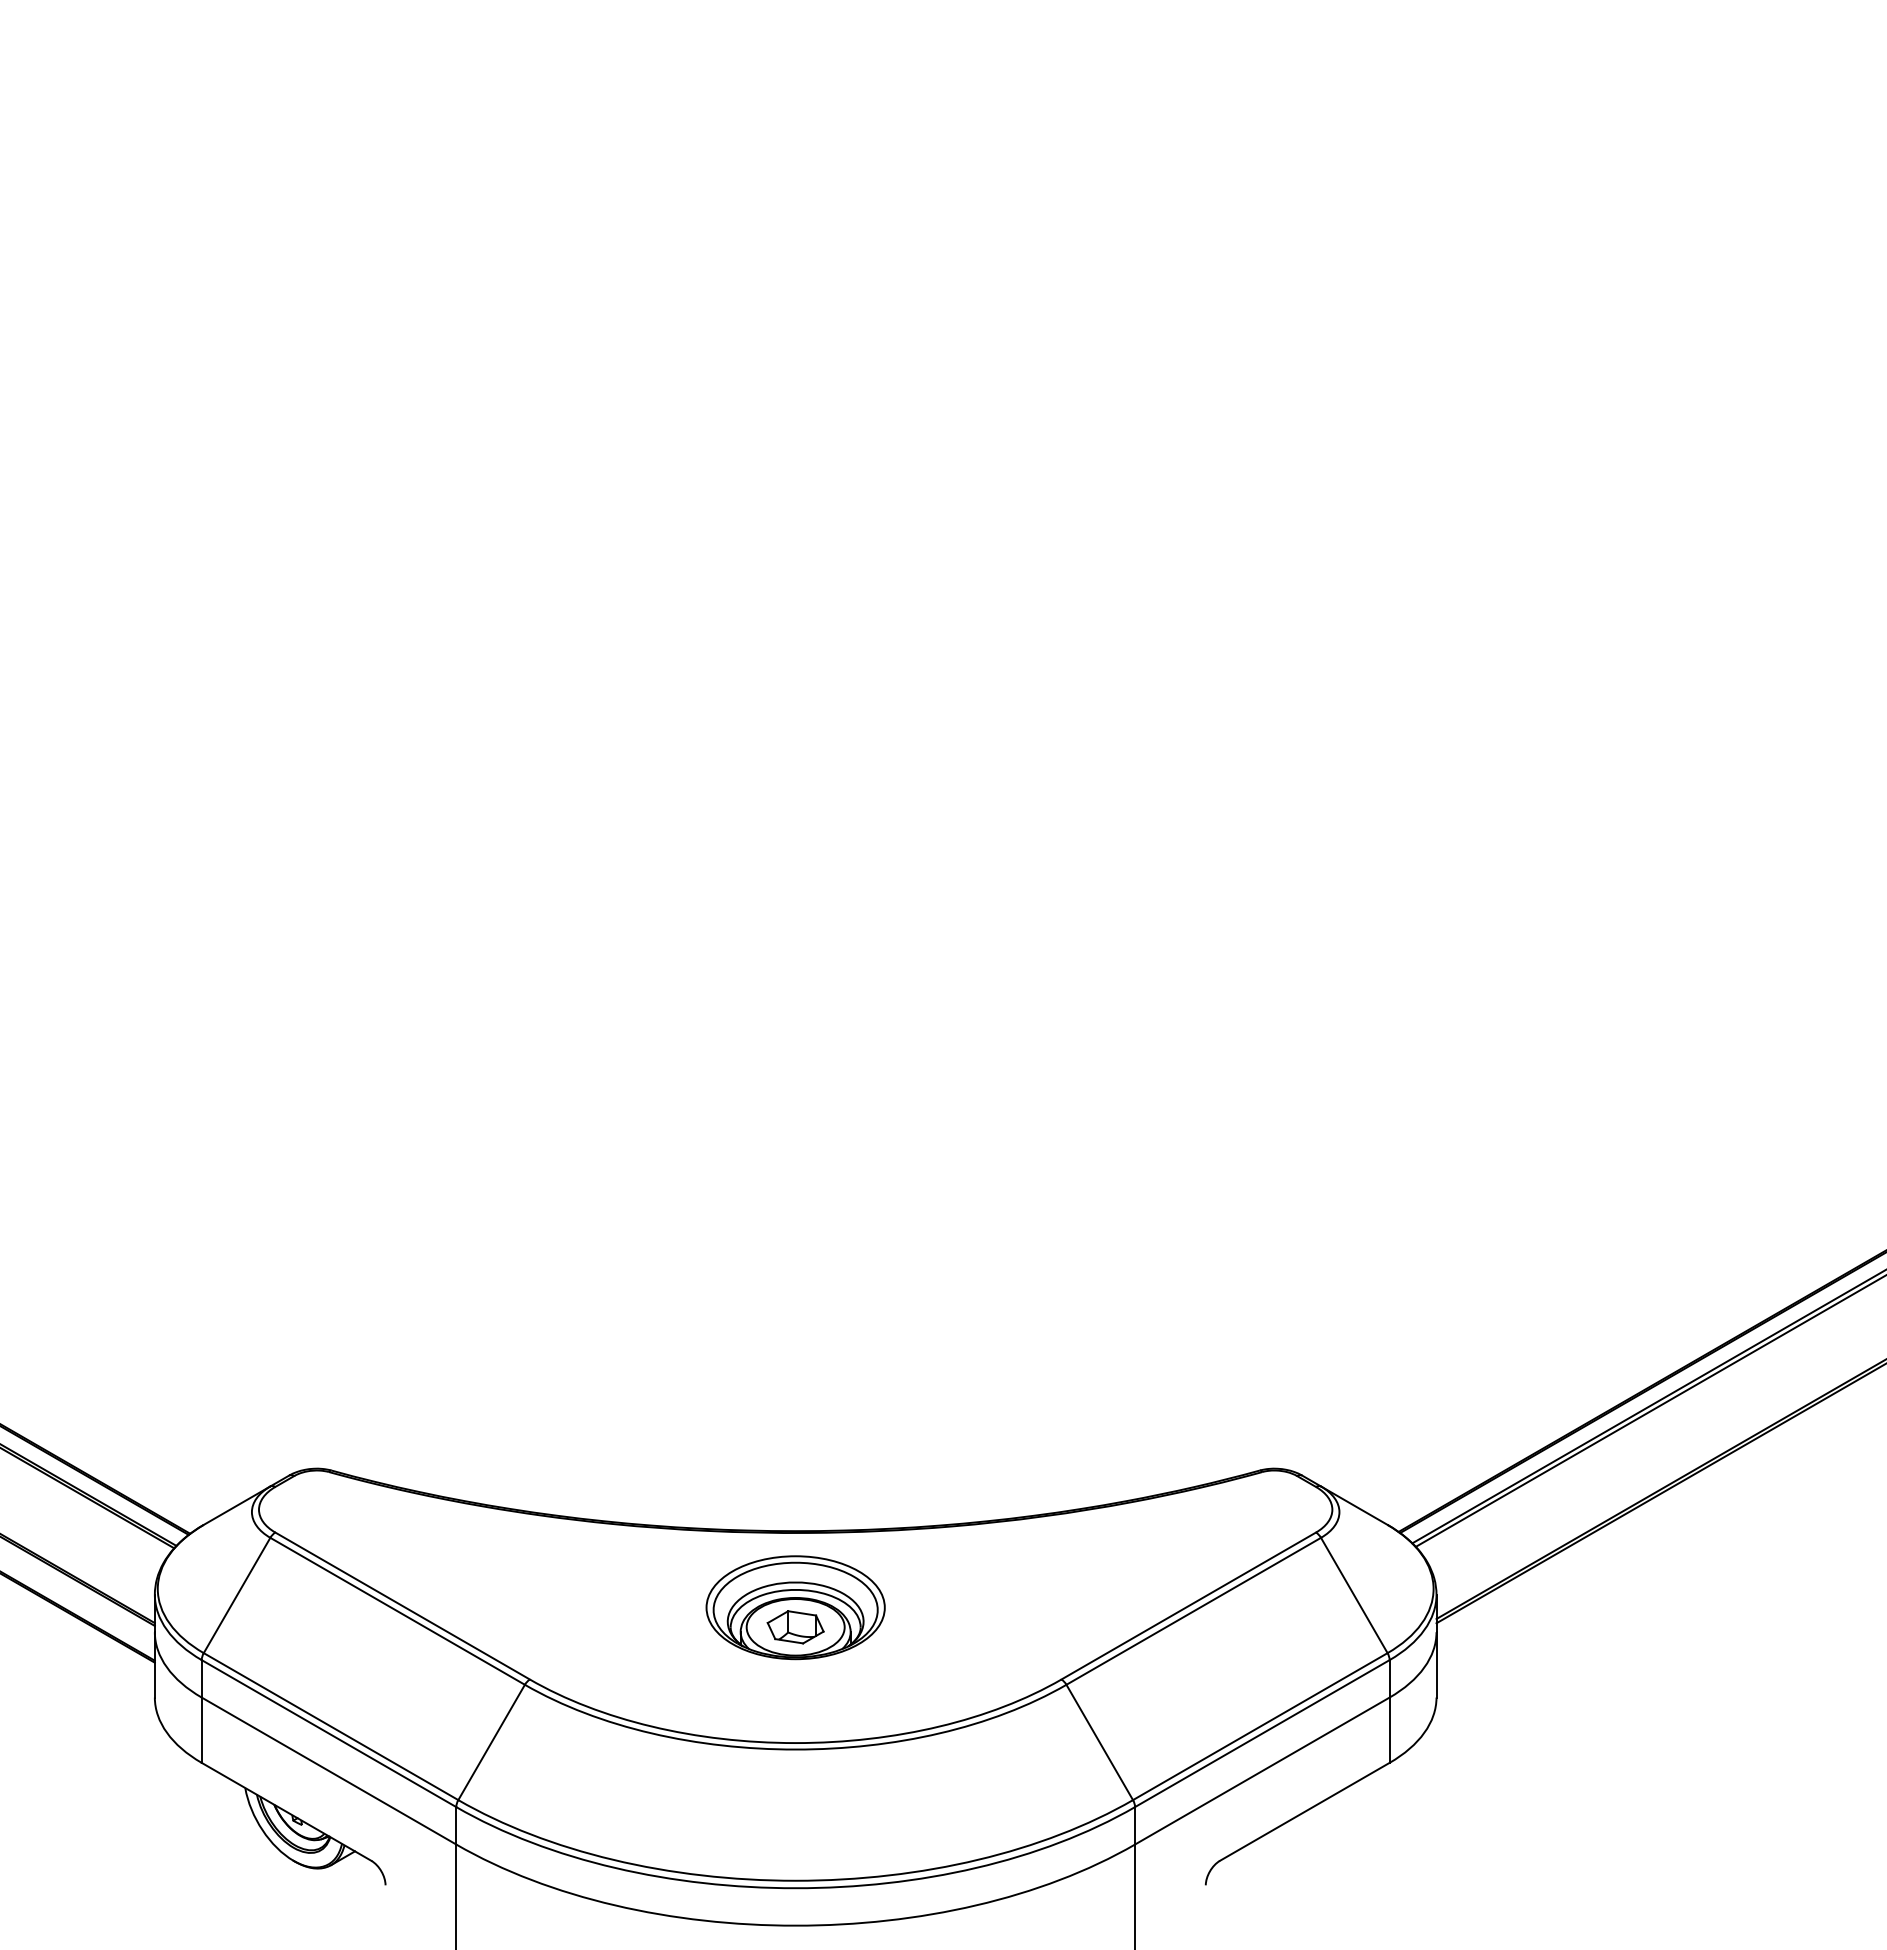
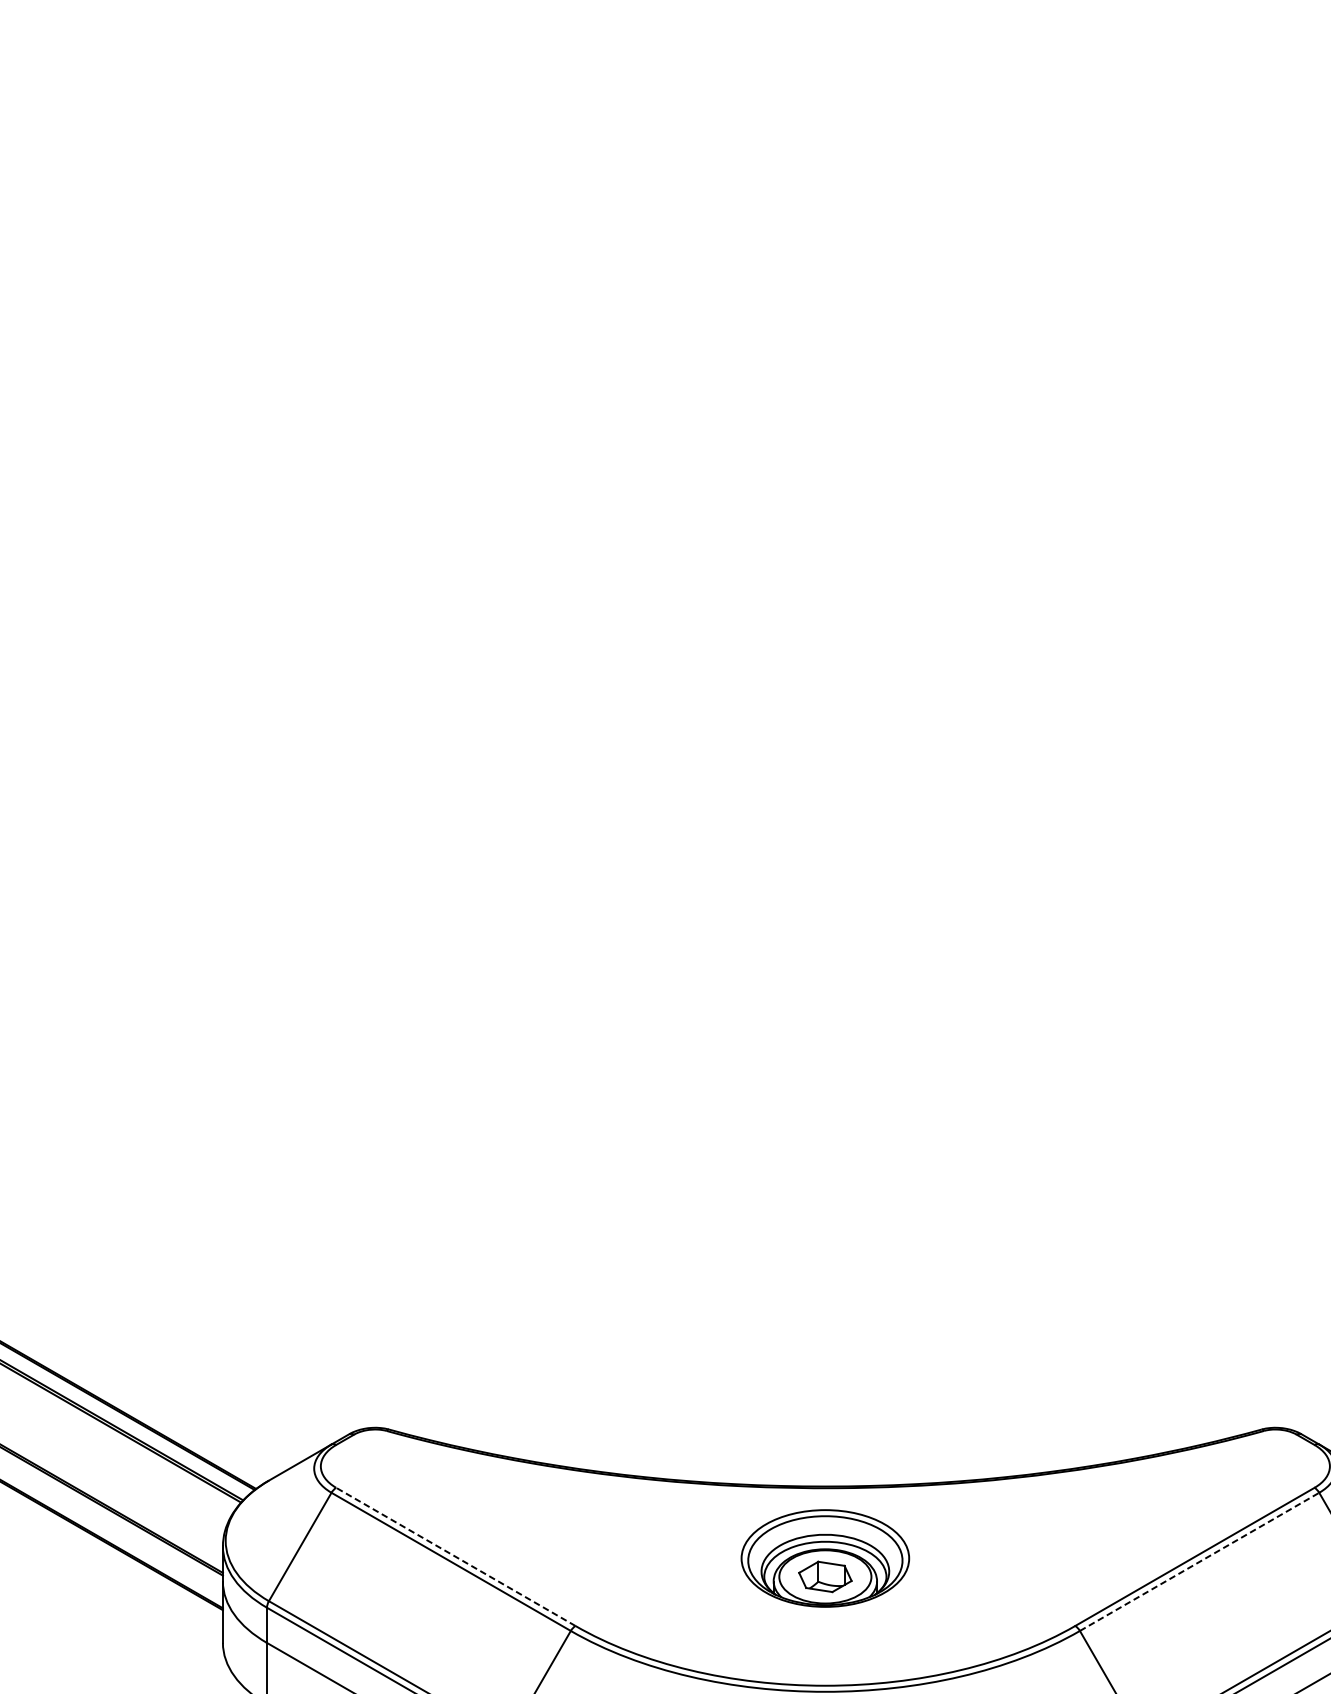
line: (402, 1606) -> (455, 1557), solid -> dashed
line: (1193, 1611) -> (1199, 1562), solid -> dashed

